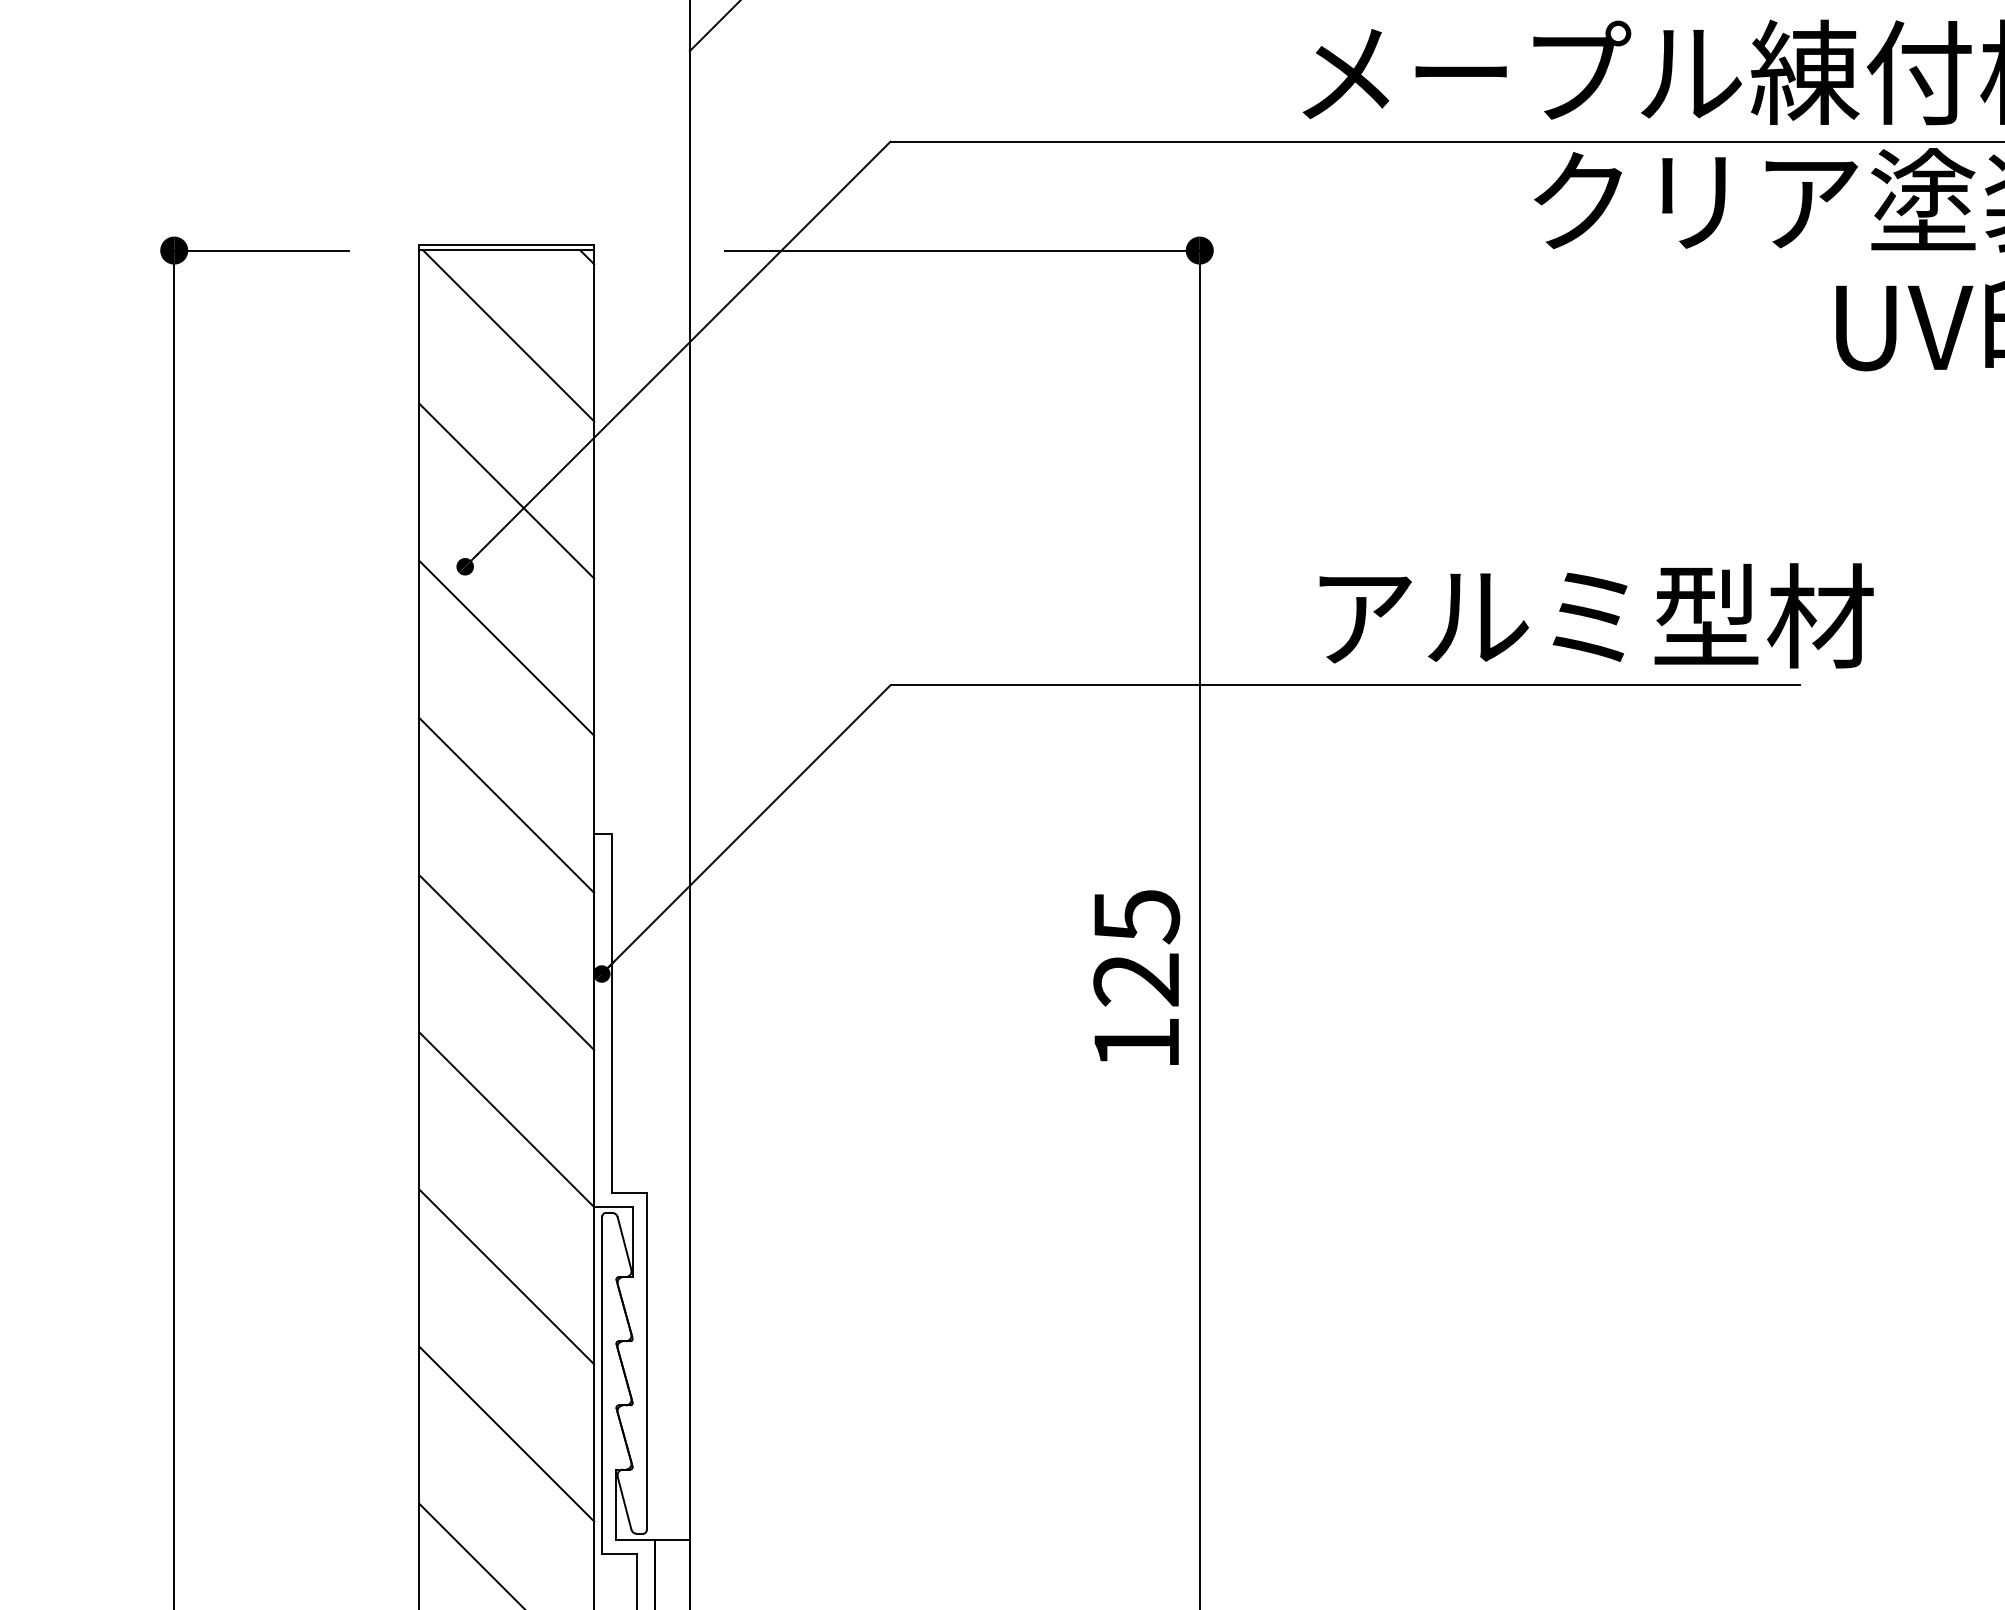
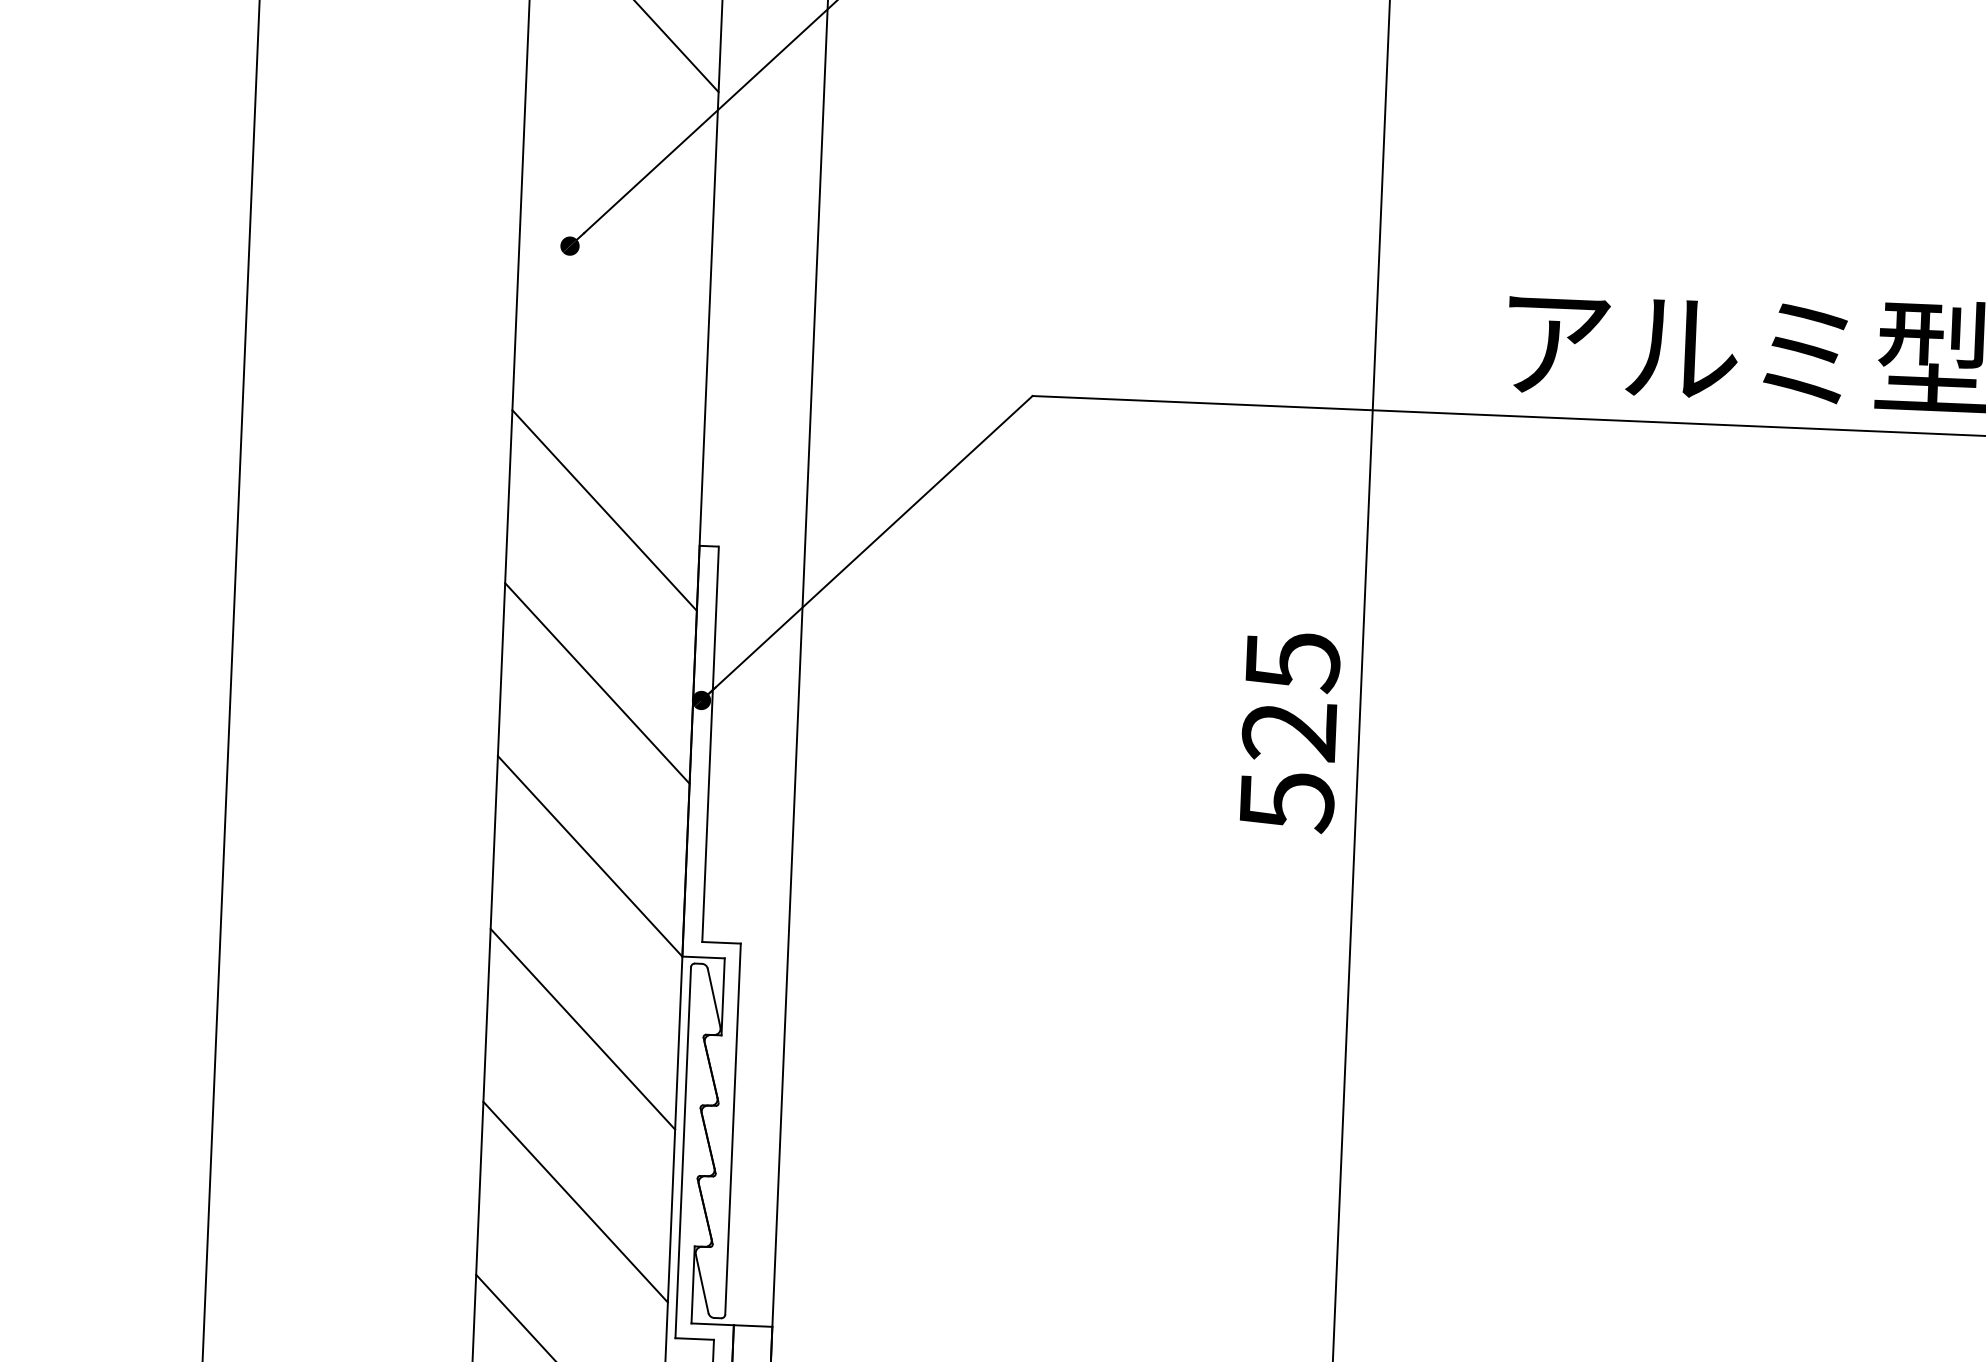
line: (506, 490) -> (618, 164), removed
line: (506, 647) -> (611, 336), removed
text: (1137, 1044) -> (1287, 802), 125 -> 525

